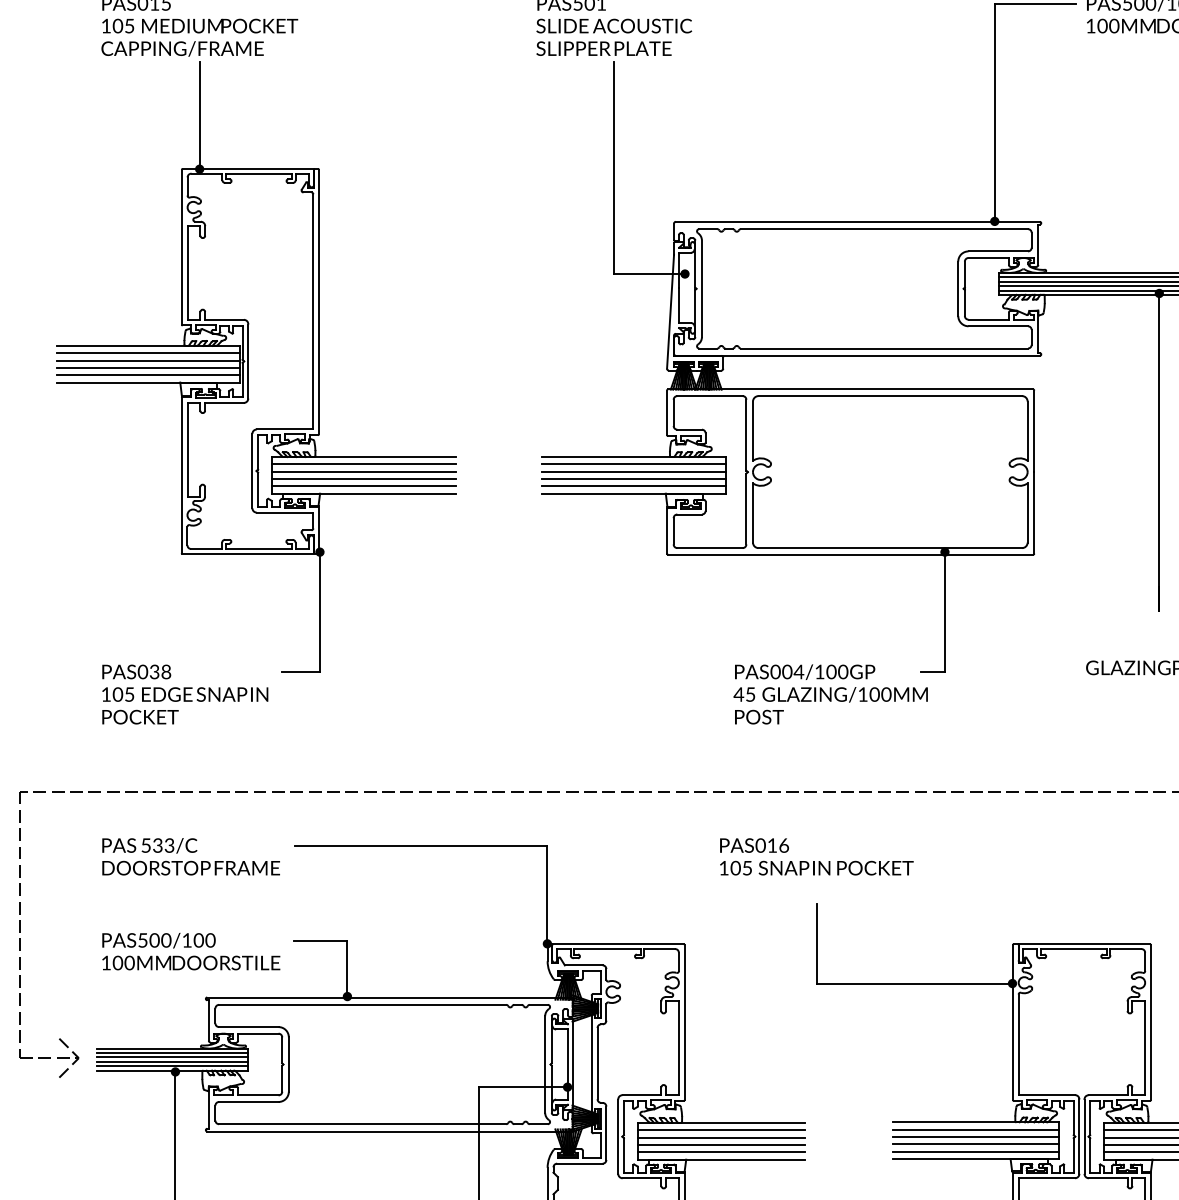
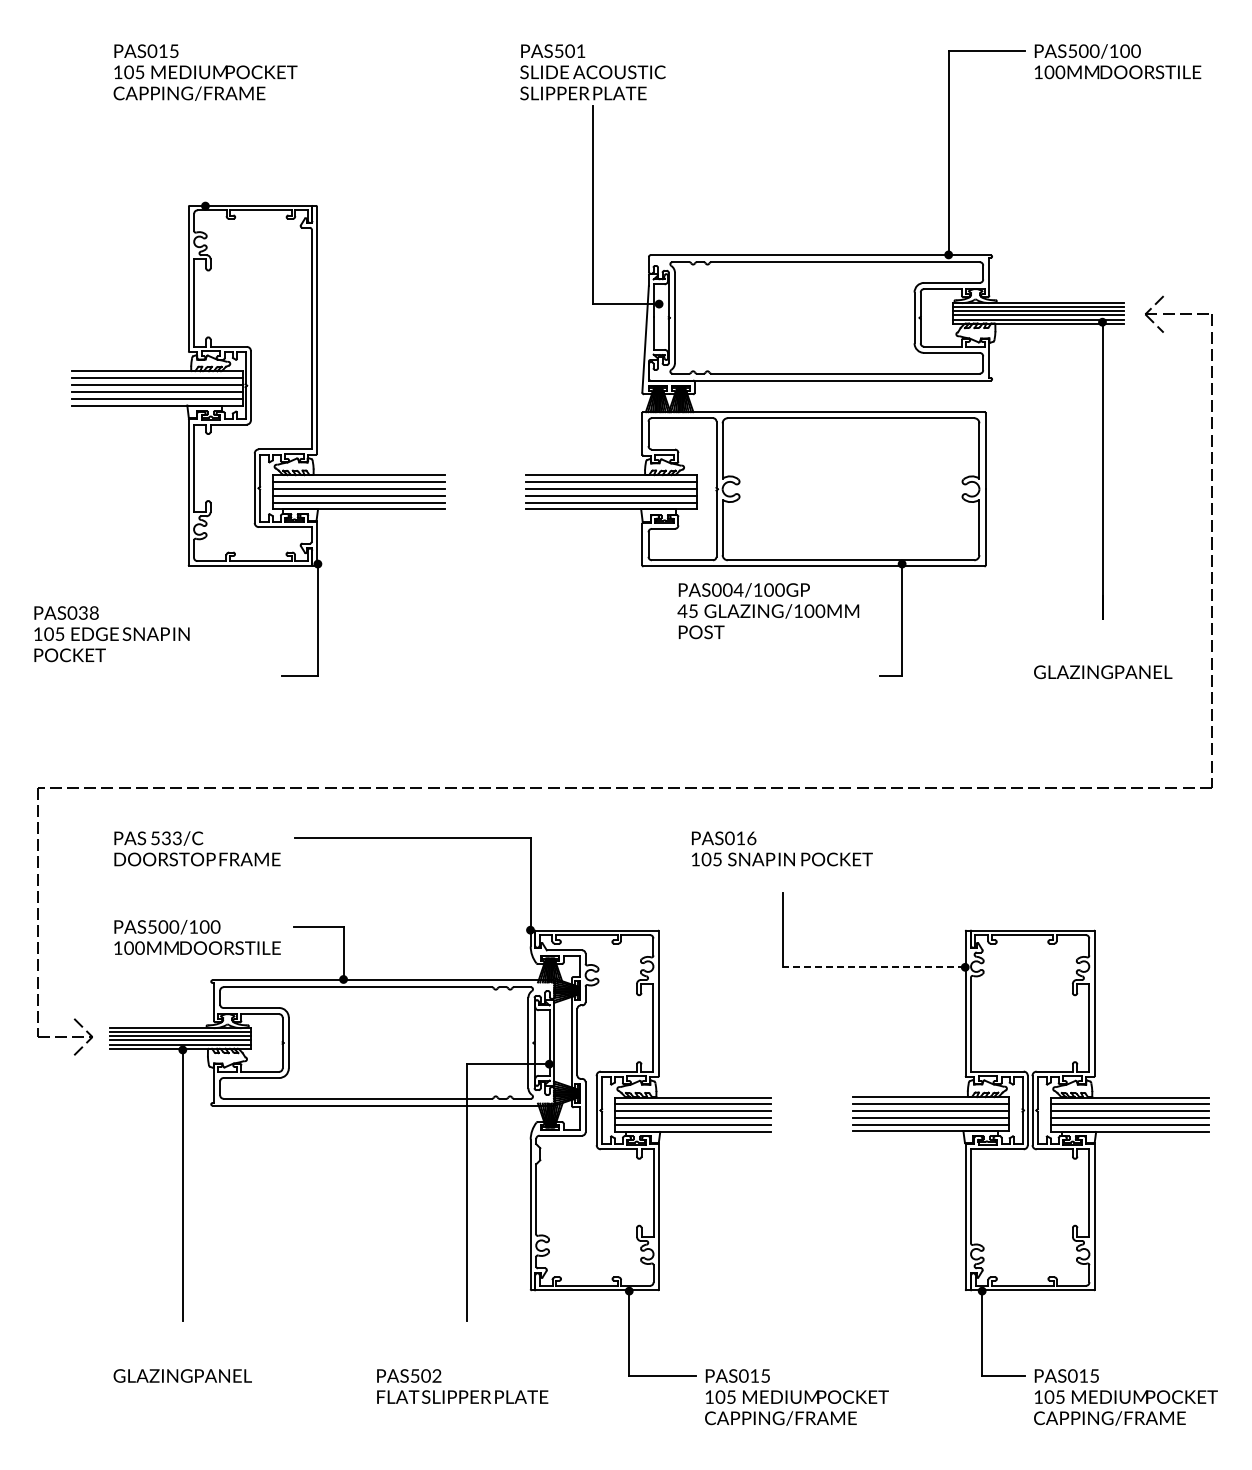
line: (199, 116) -> (205, 156), removed
text: (184, 694) -> (111, 634), moved
text: (830, 694) -> (768, 611), moved
line: (914, 983) -> (873, 967), solid -> dashed

